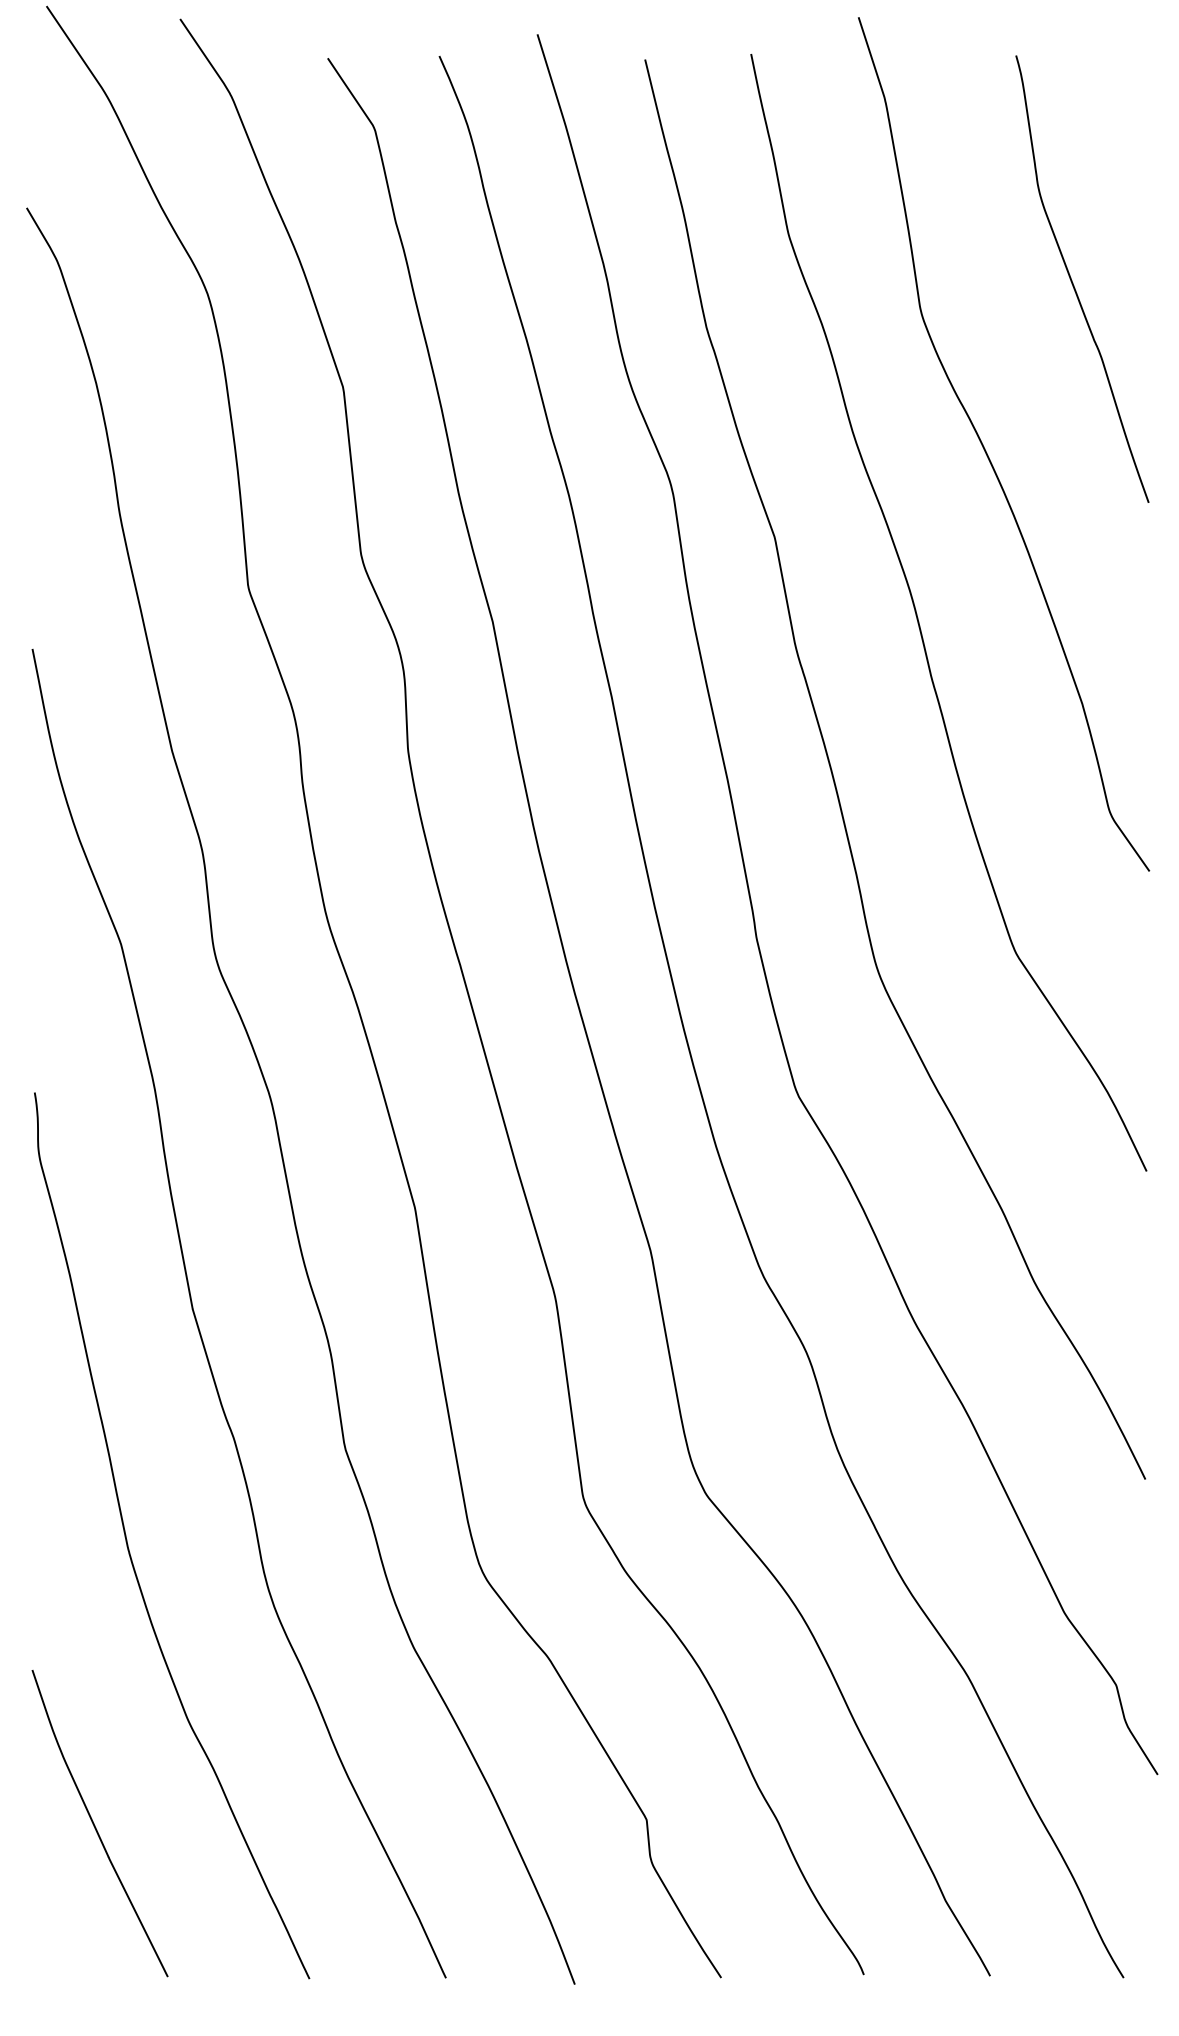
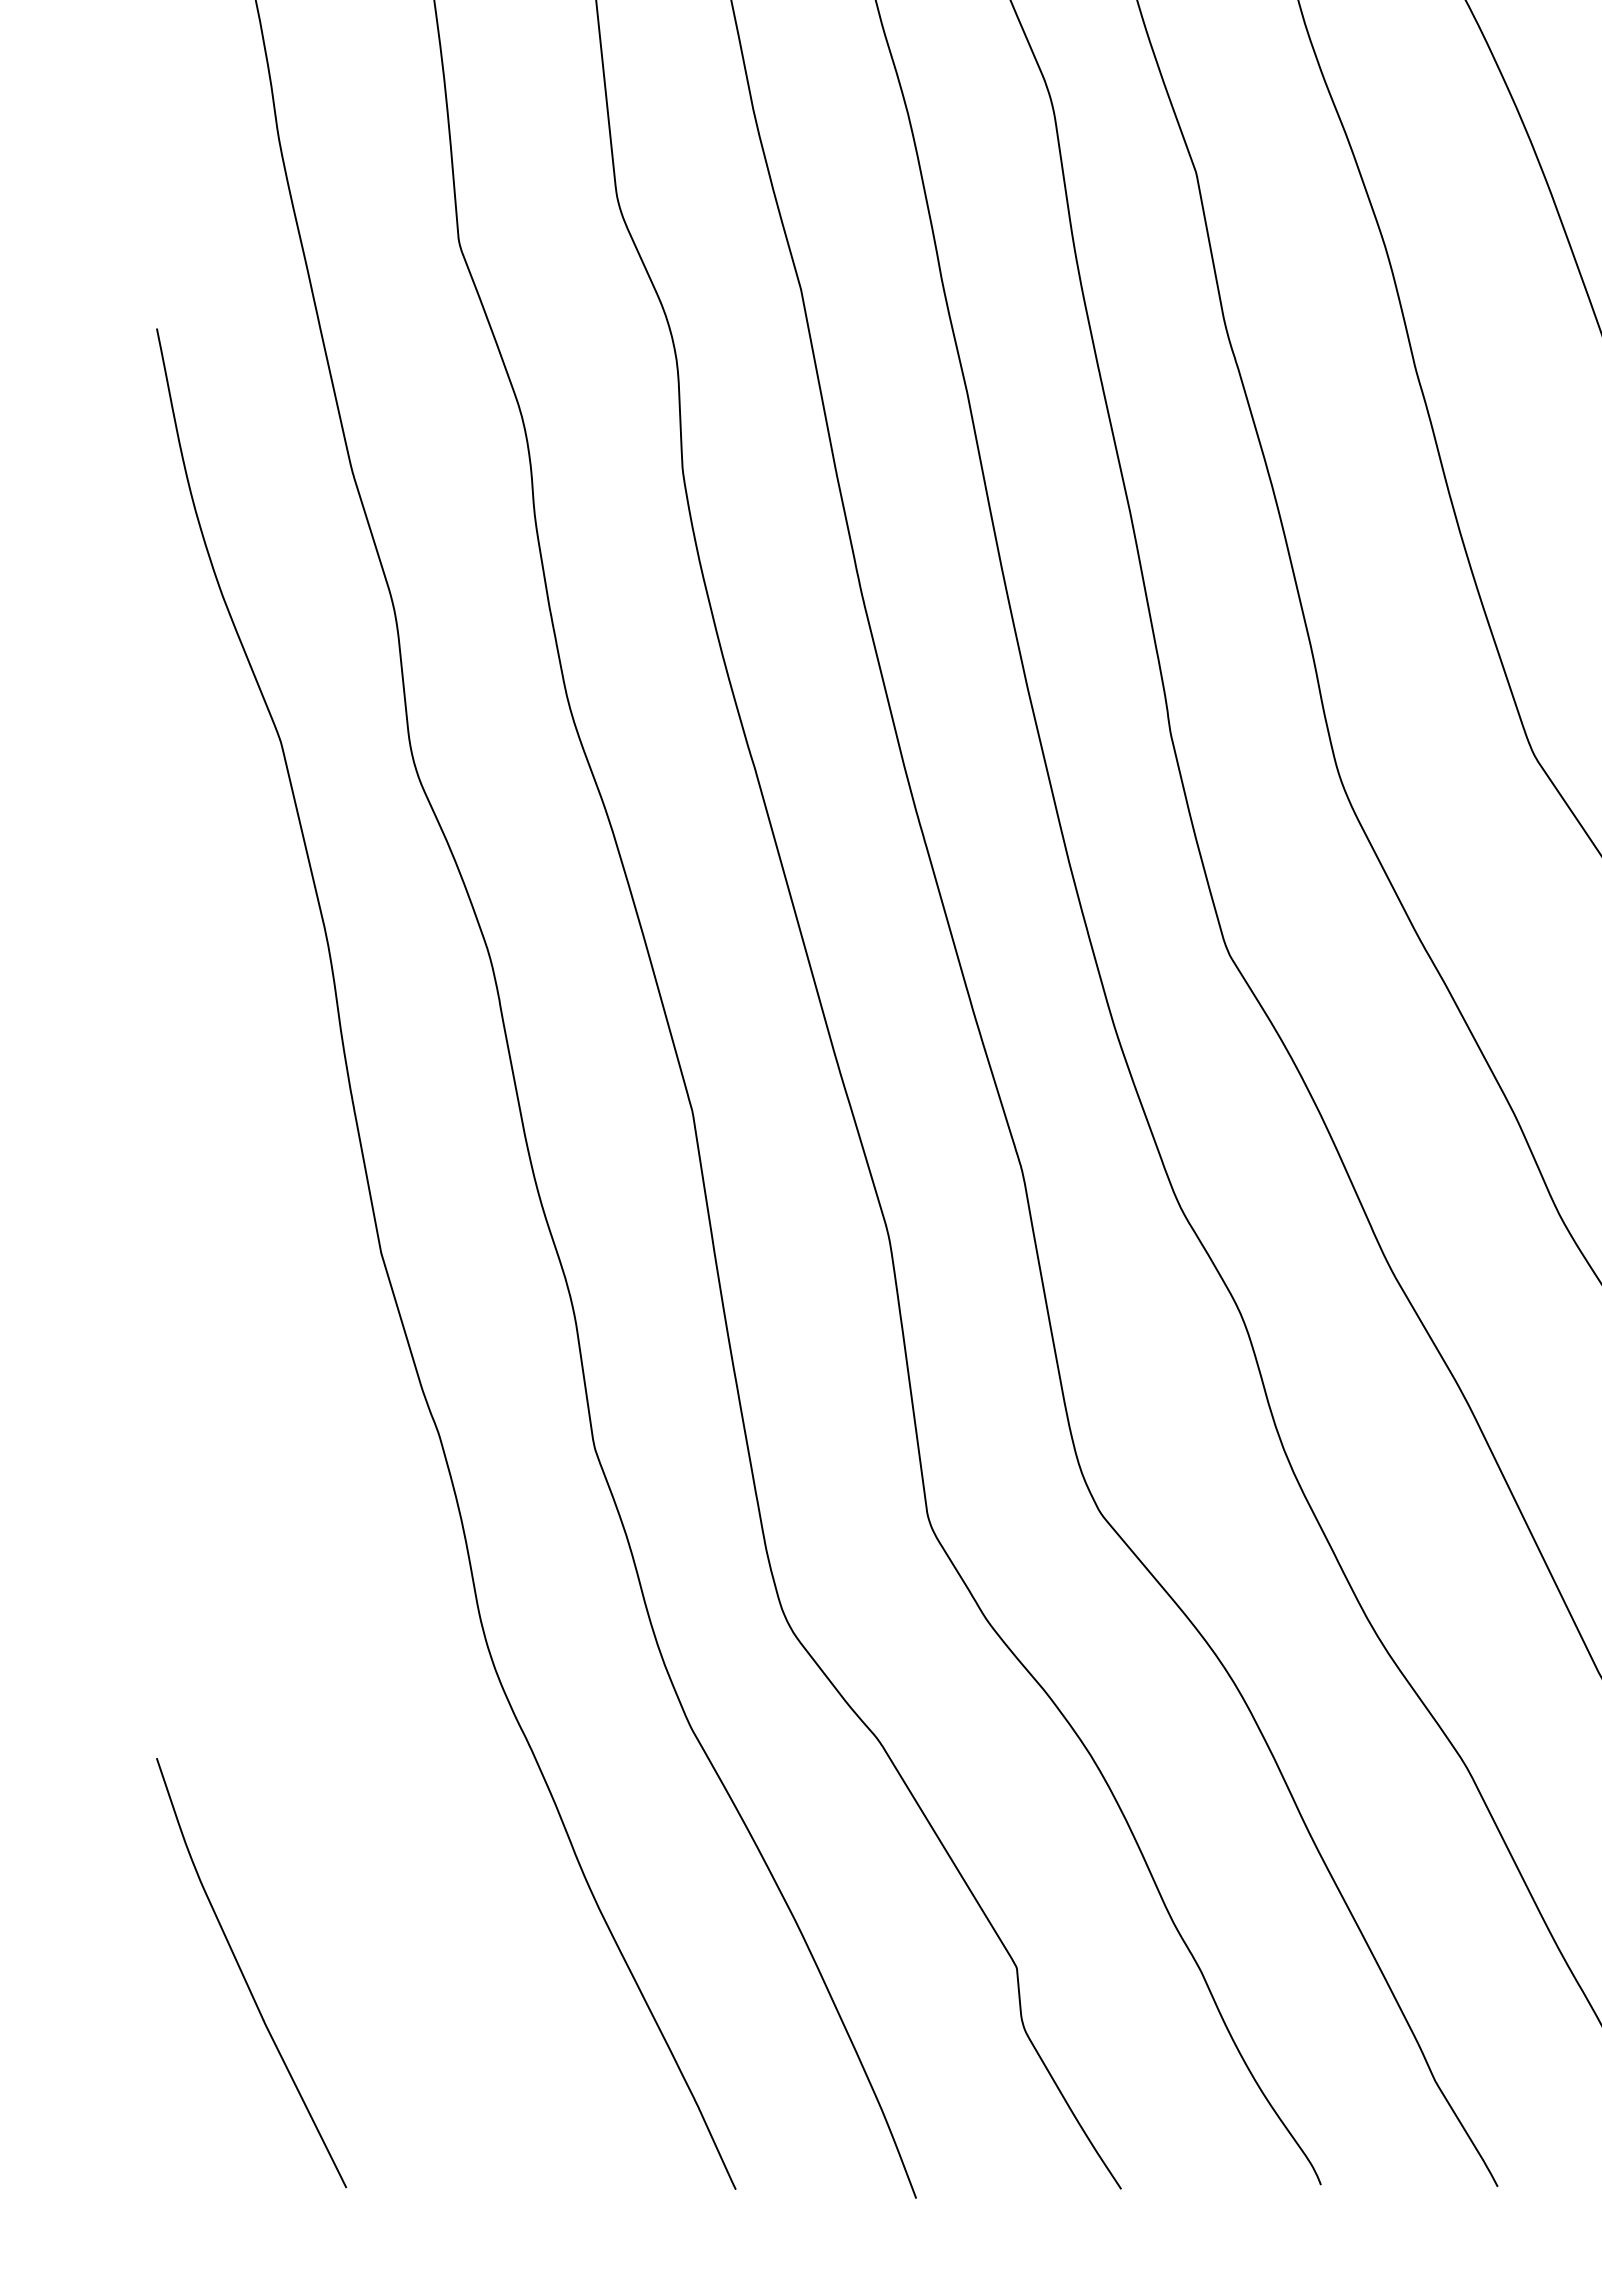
curve: (128, 1544) -> (291, 1582), removed

